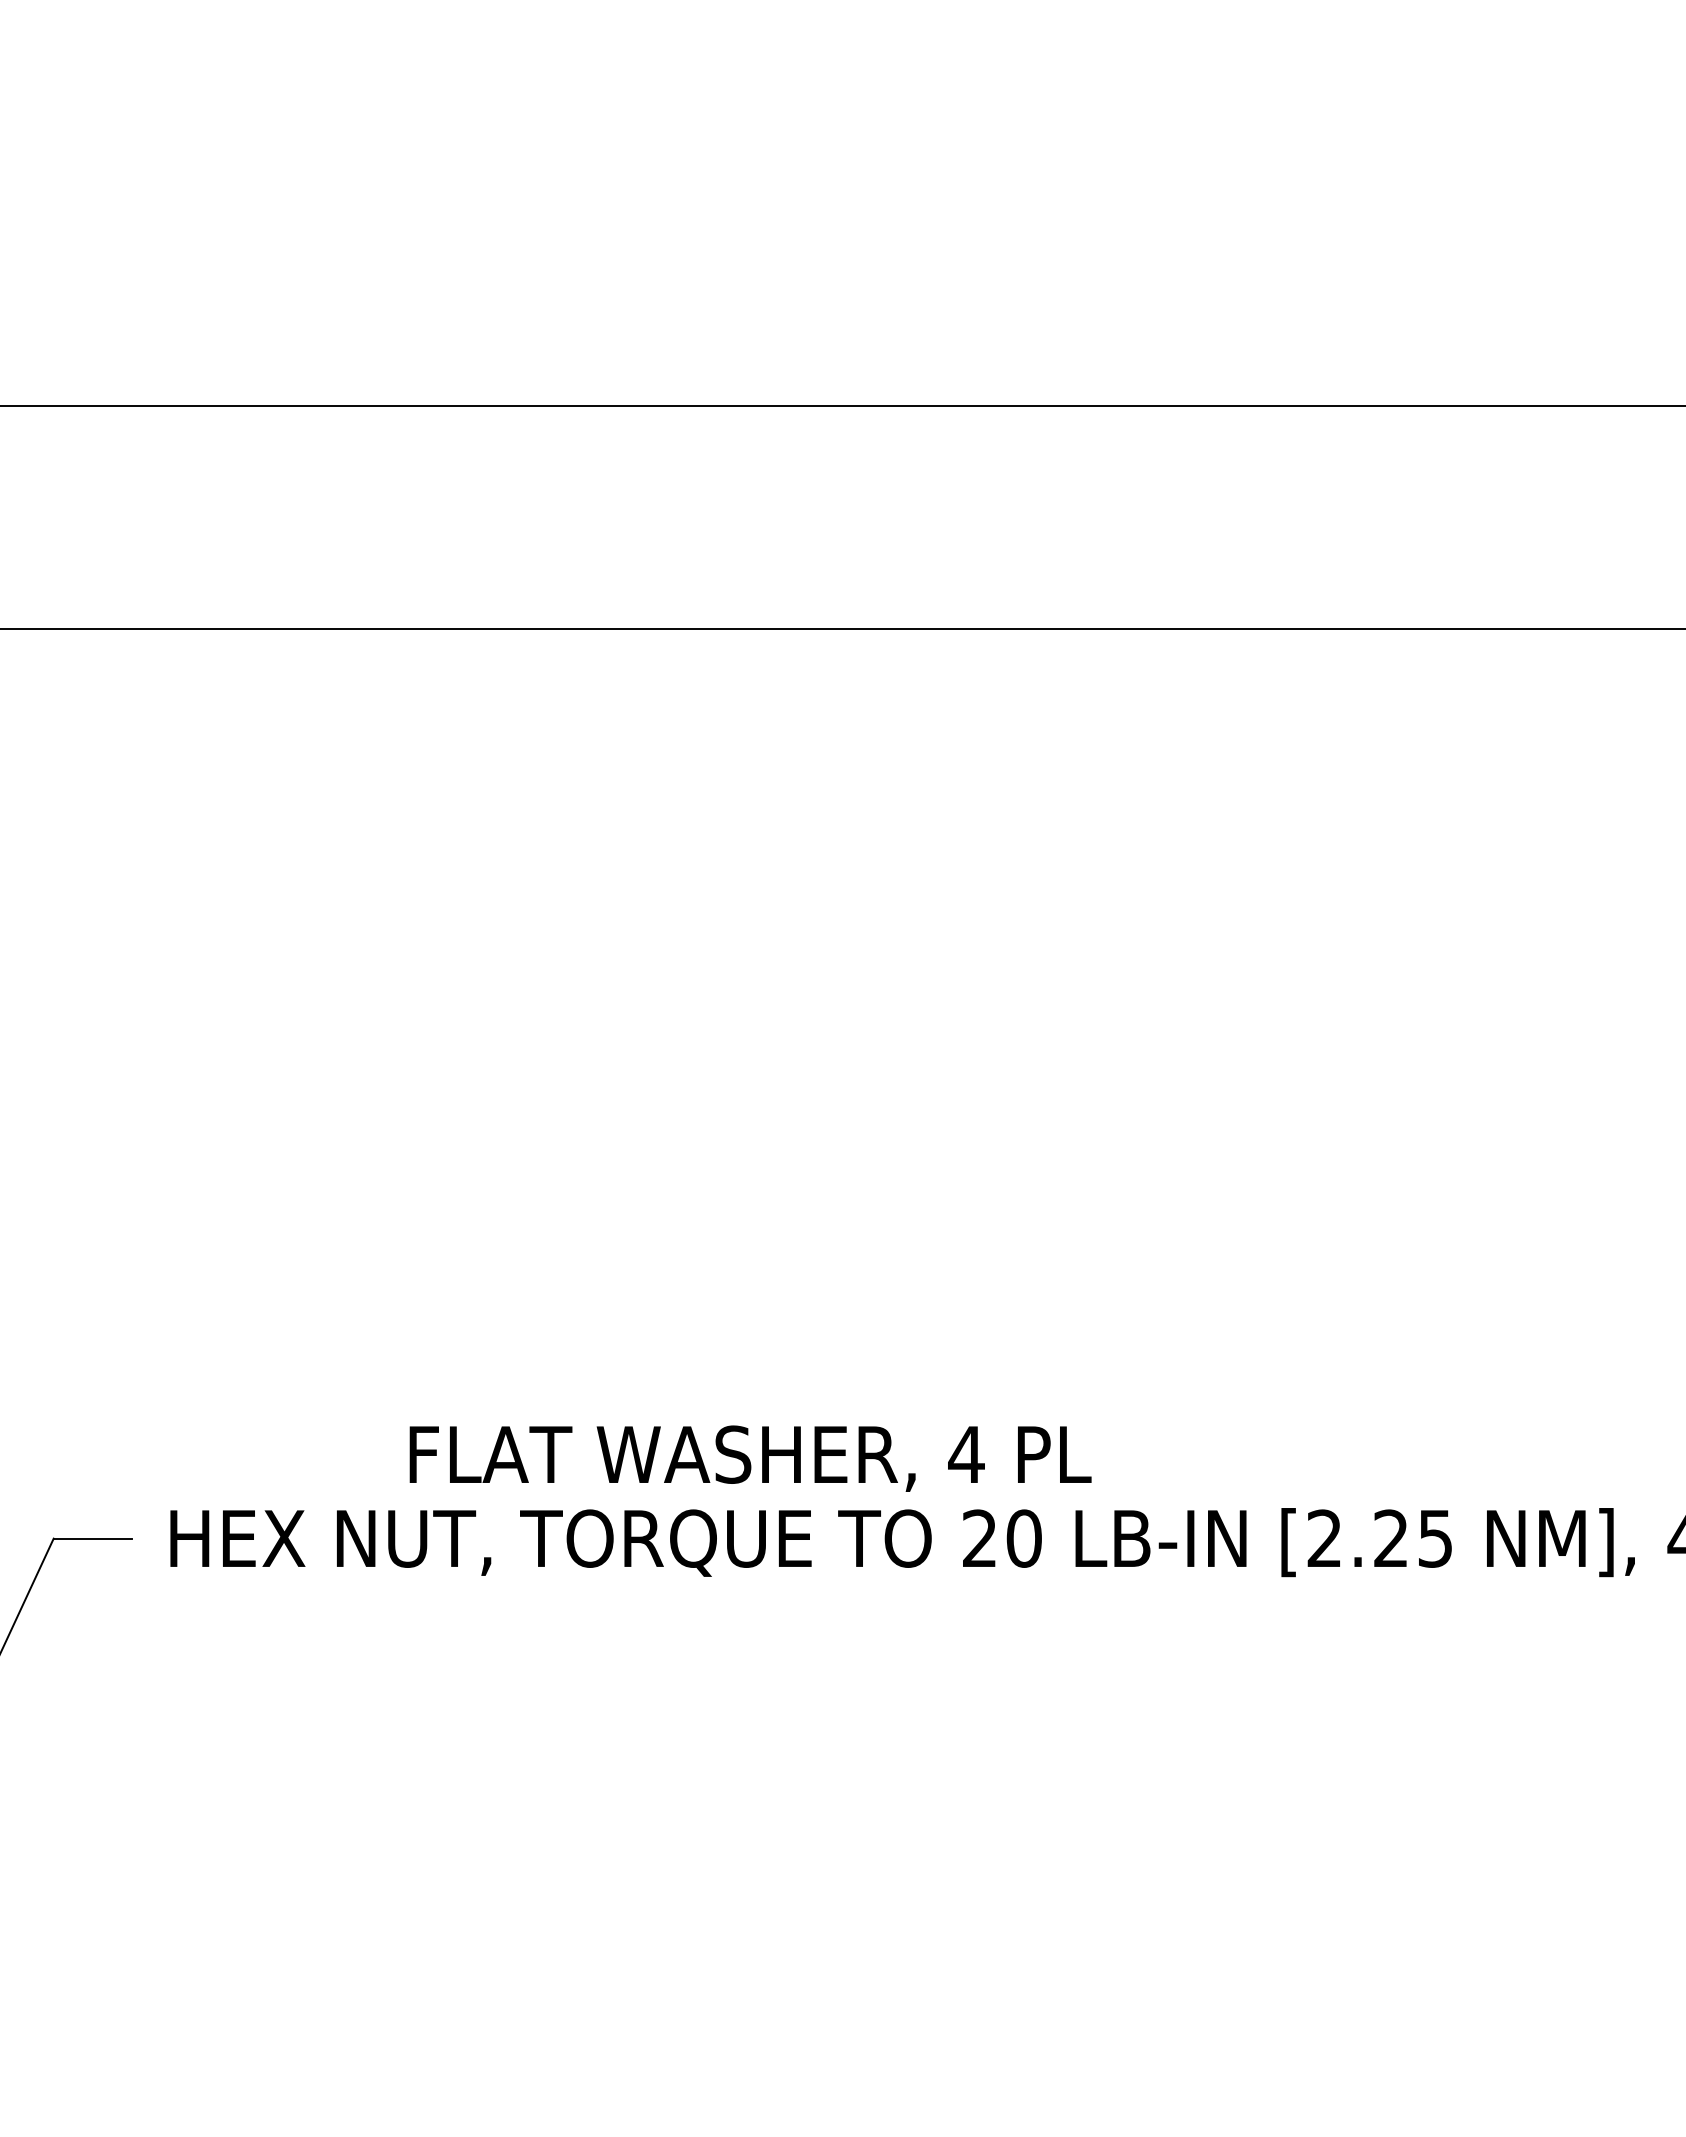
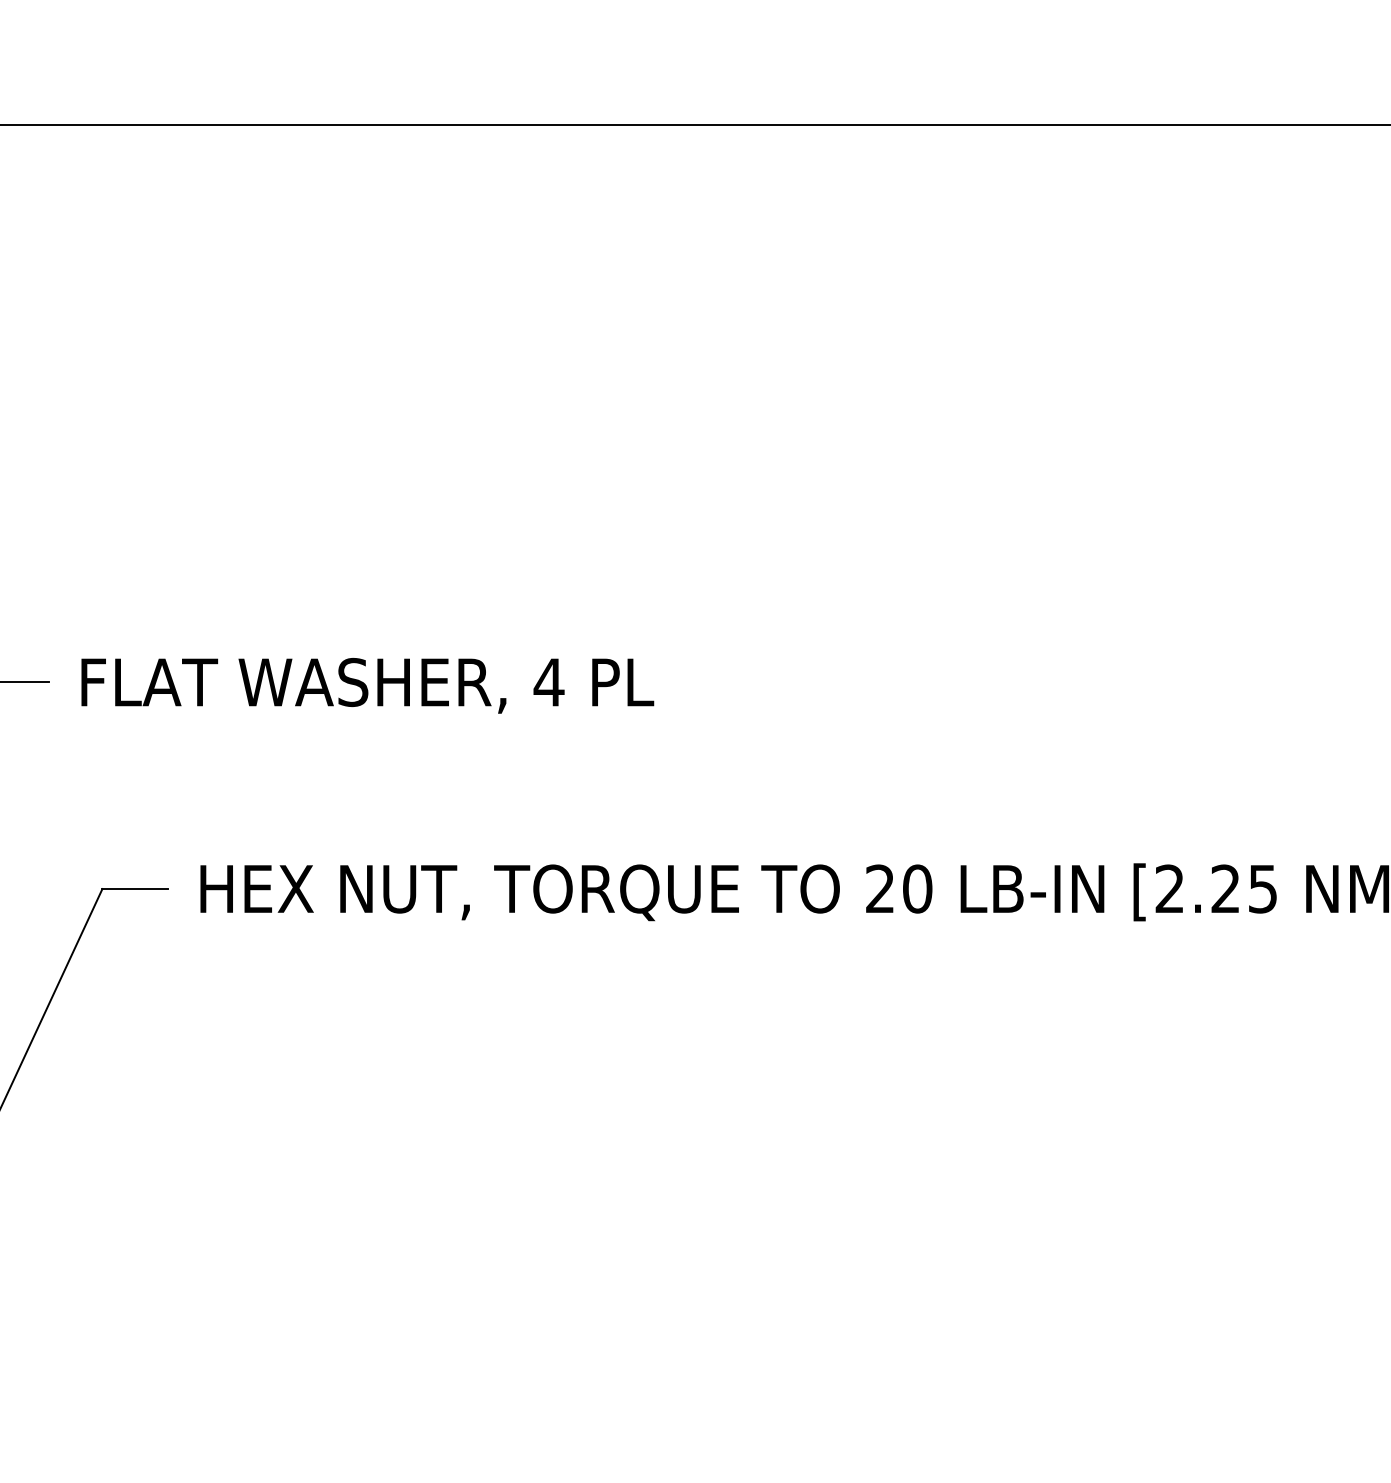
text: (750, 1458) -> (367, 685), moved

